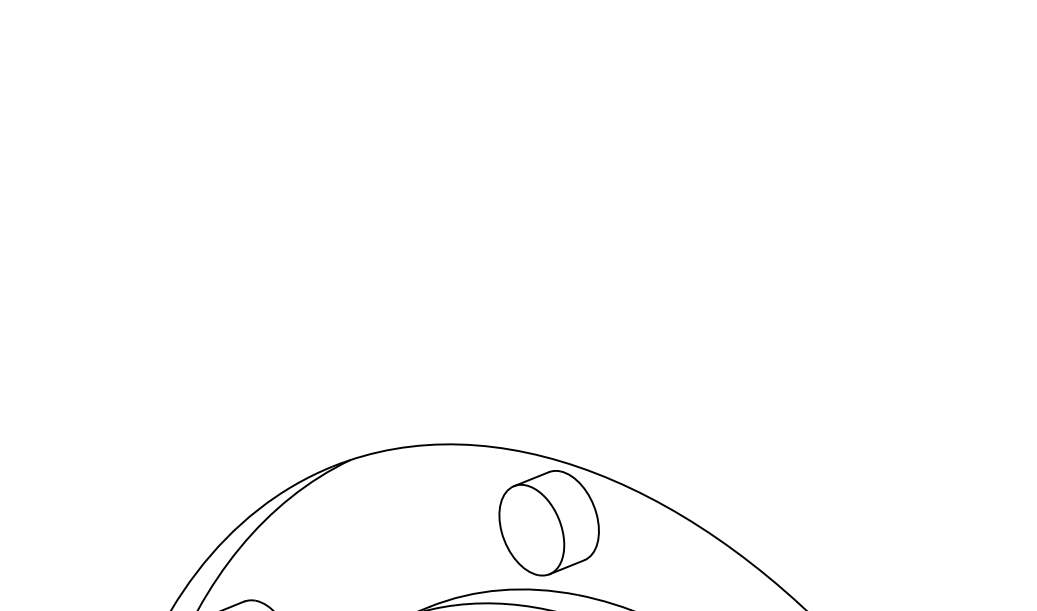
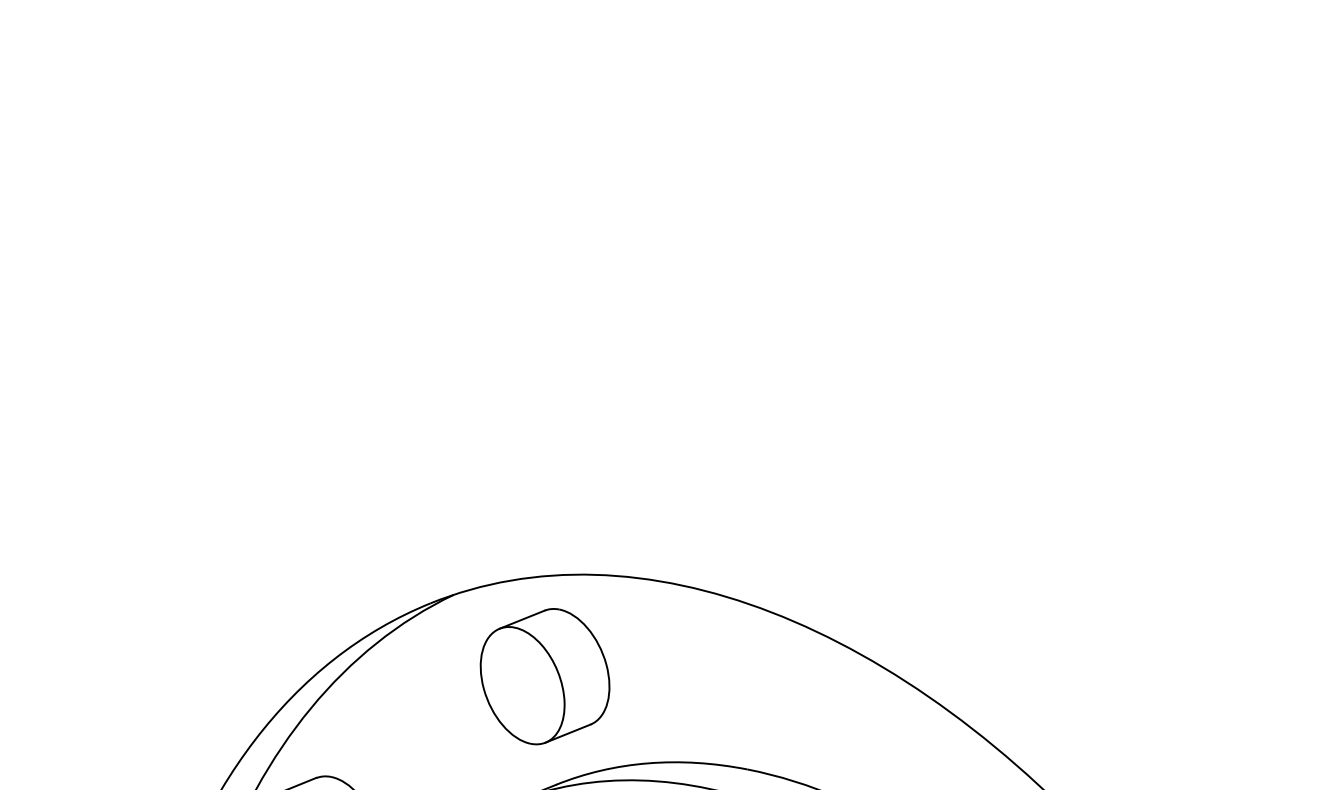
part: (548, 523) -> (544, 677), moved

